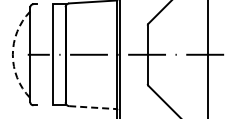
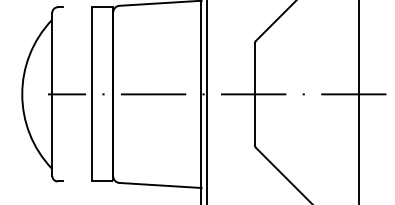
arc: (12, 54) -> (21, 93), dashed -> solid
line: (92, 107) -> (159, 185), dashed -> solid

